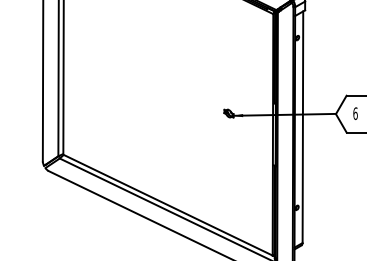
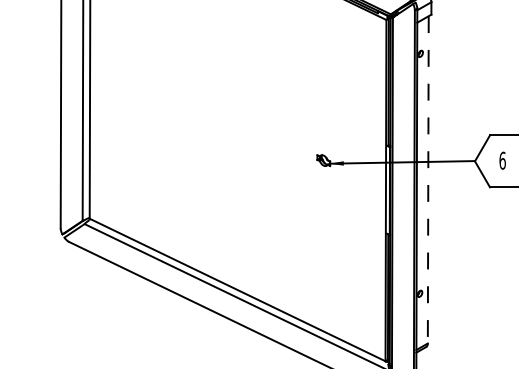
line: (302, 127) -> (427, 180), solid -> dashed

